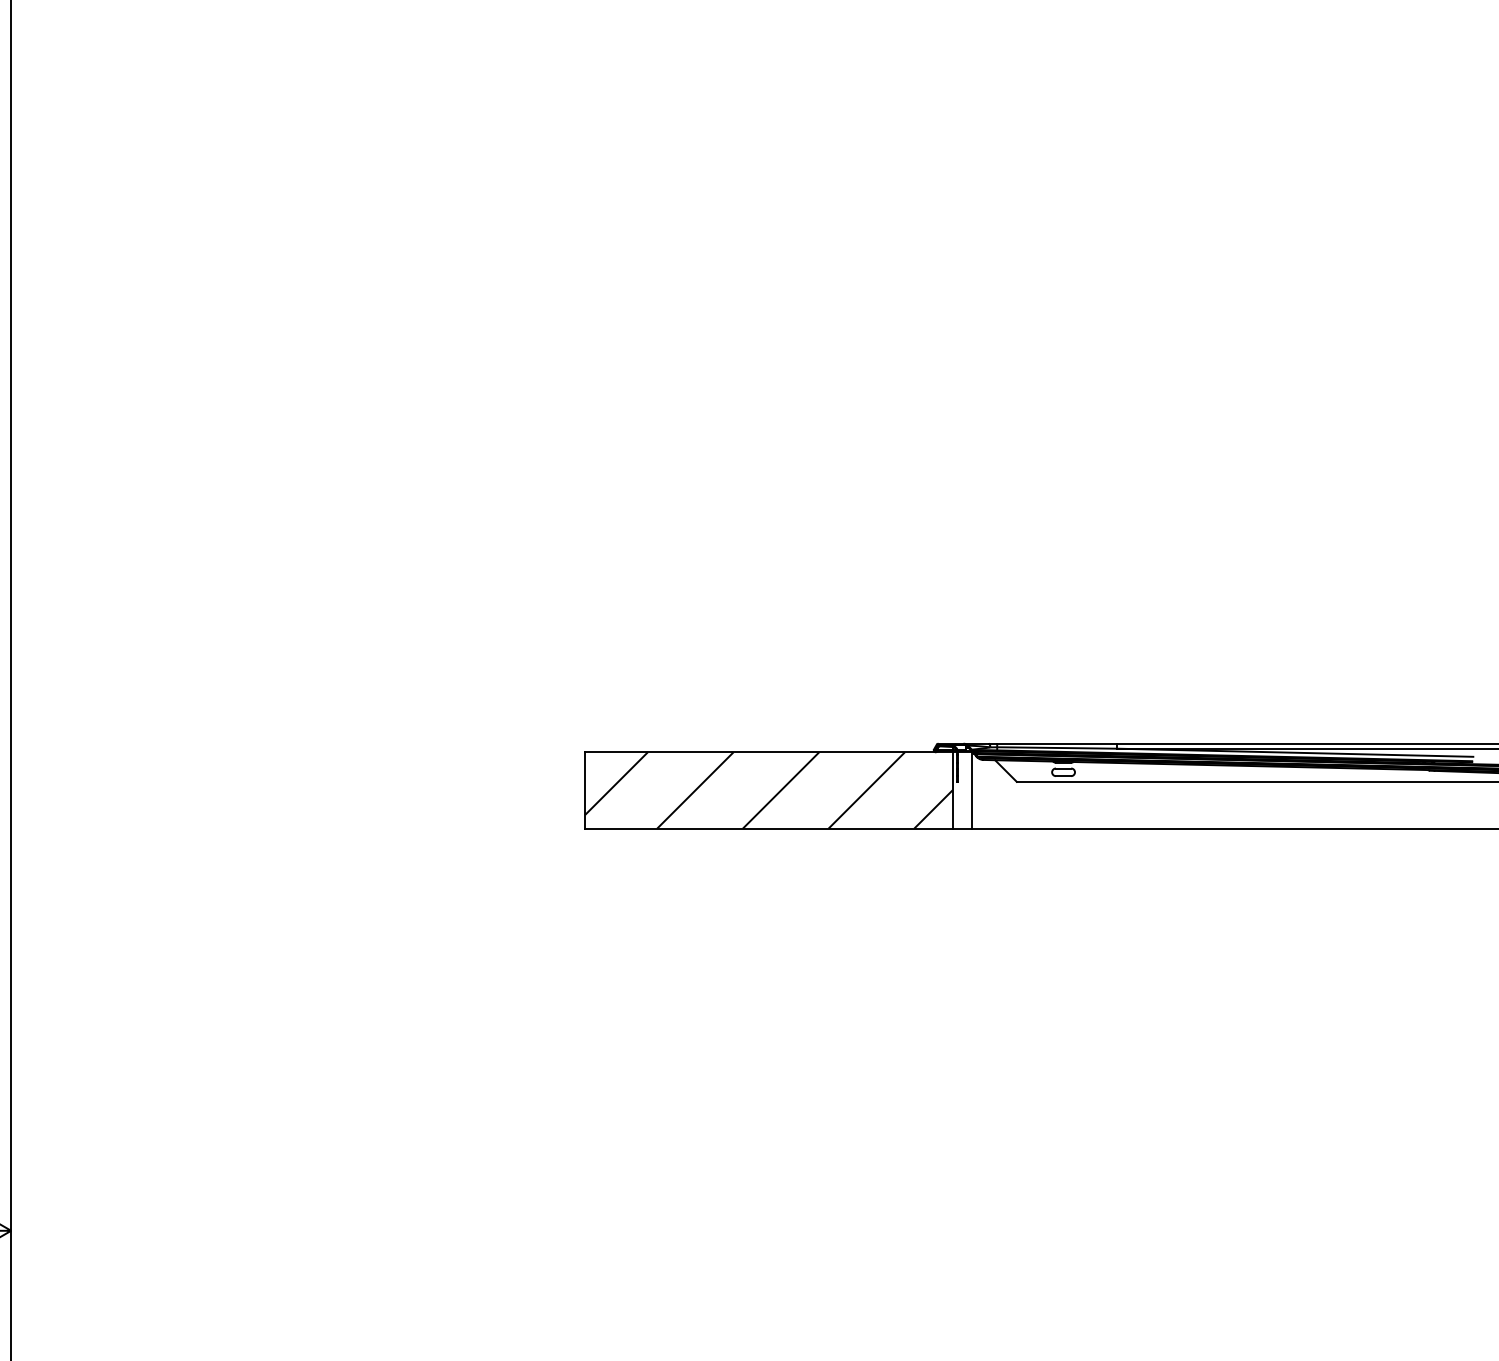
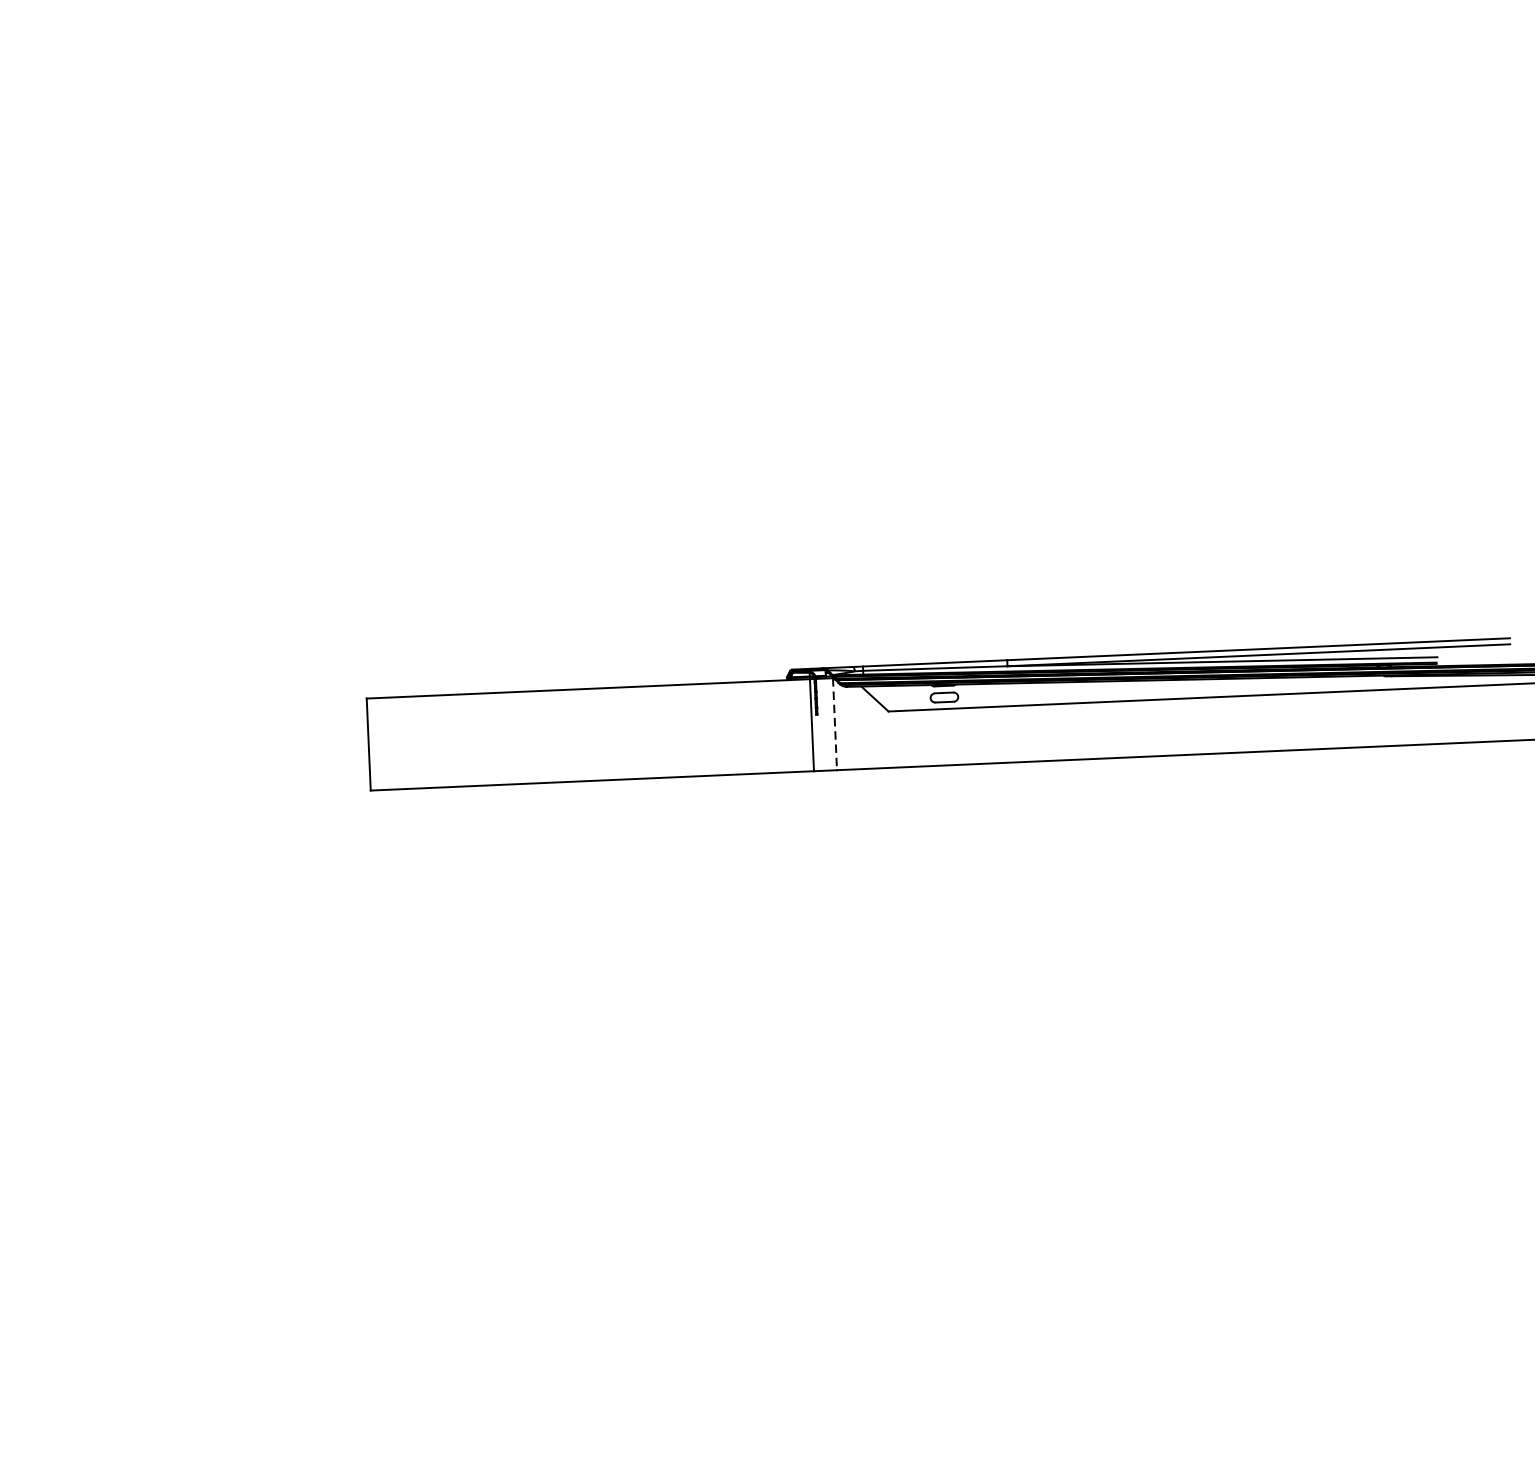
hatch: (768, 790) -> (589, 734), removed
line: (971, 790) -> (834, 724), solid -> dashed

